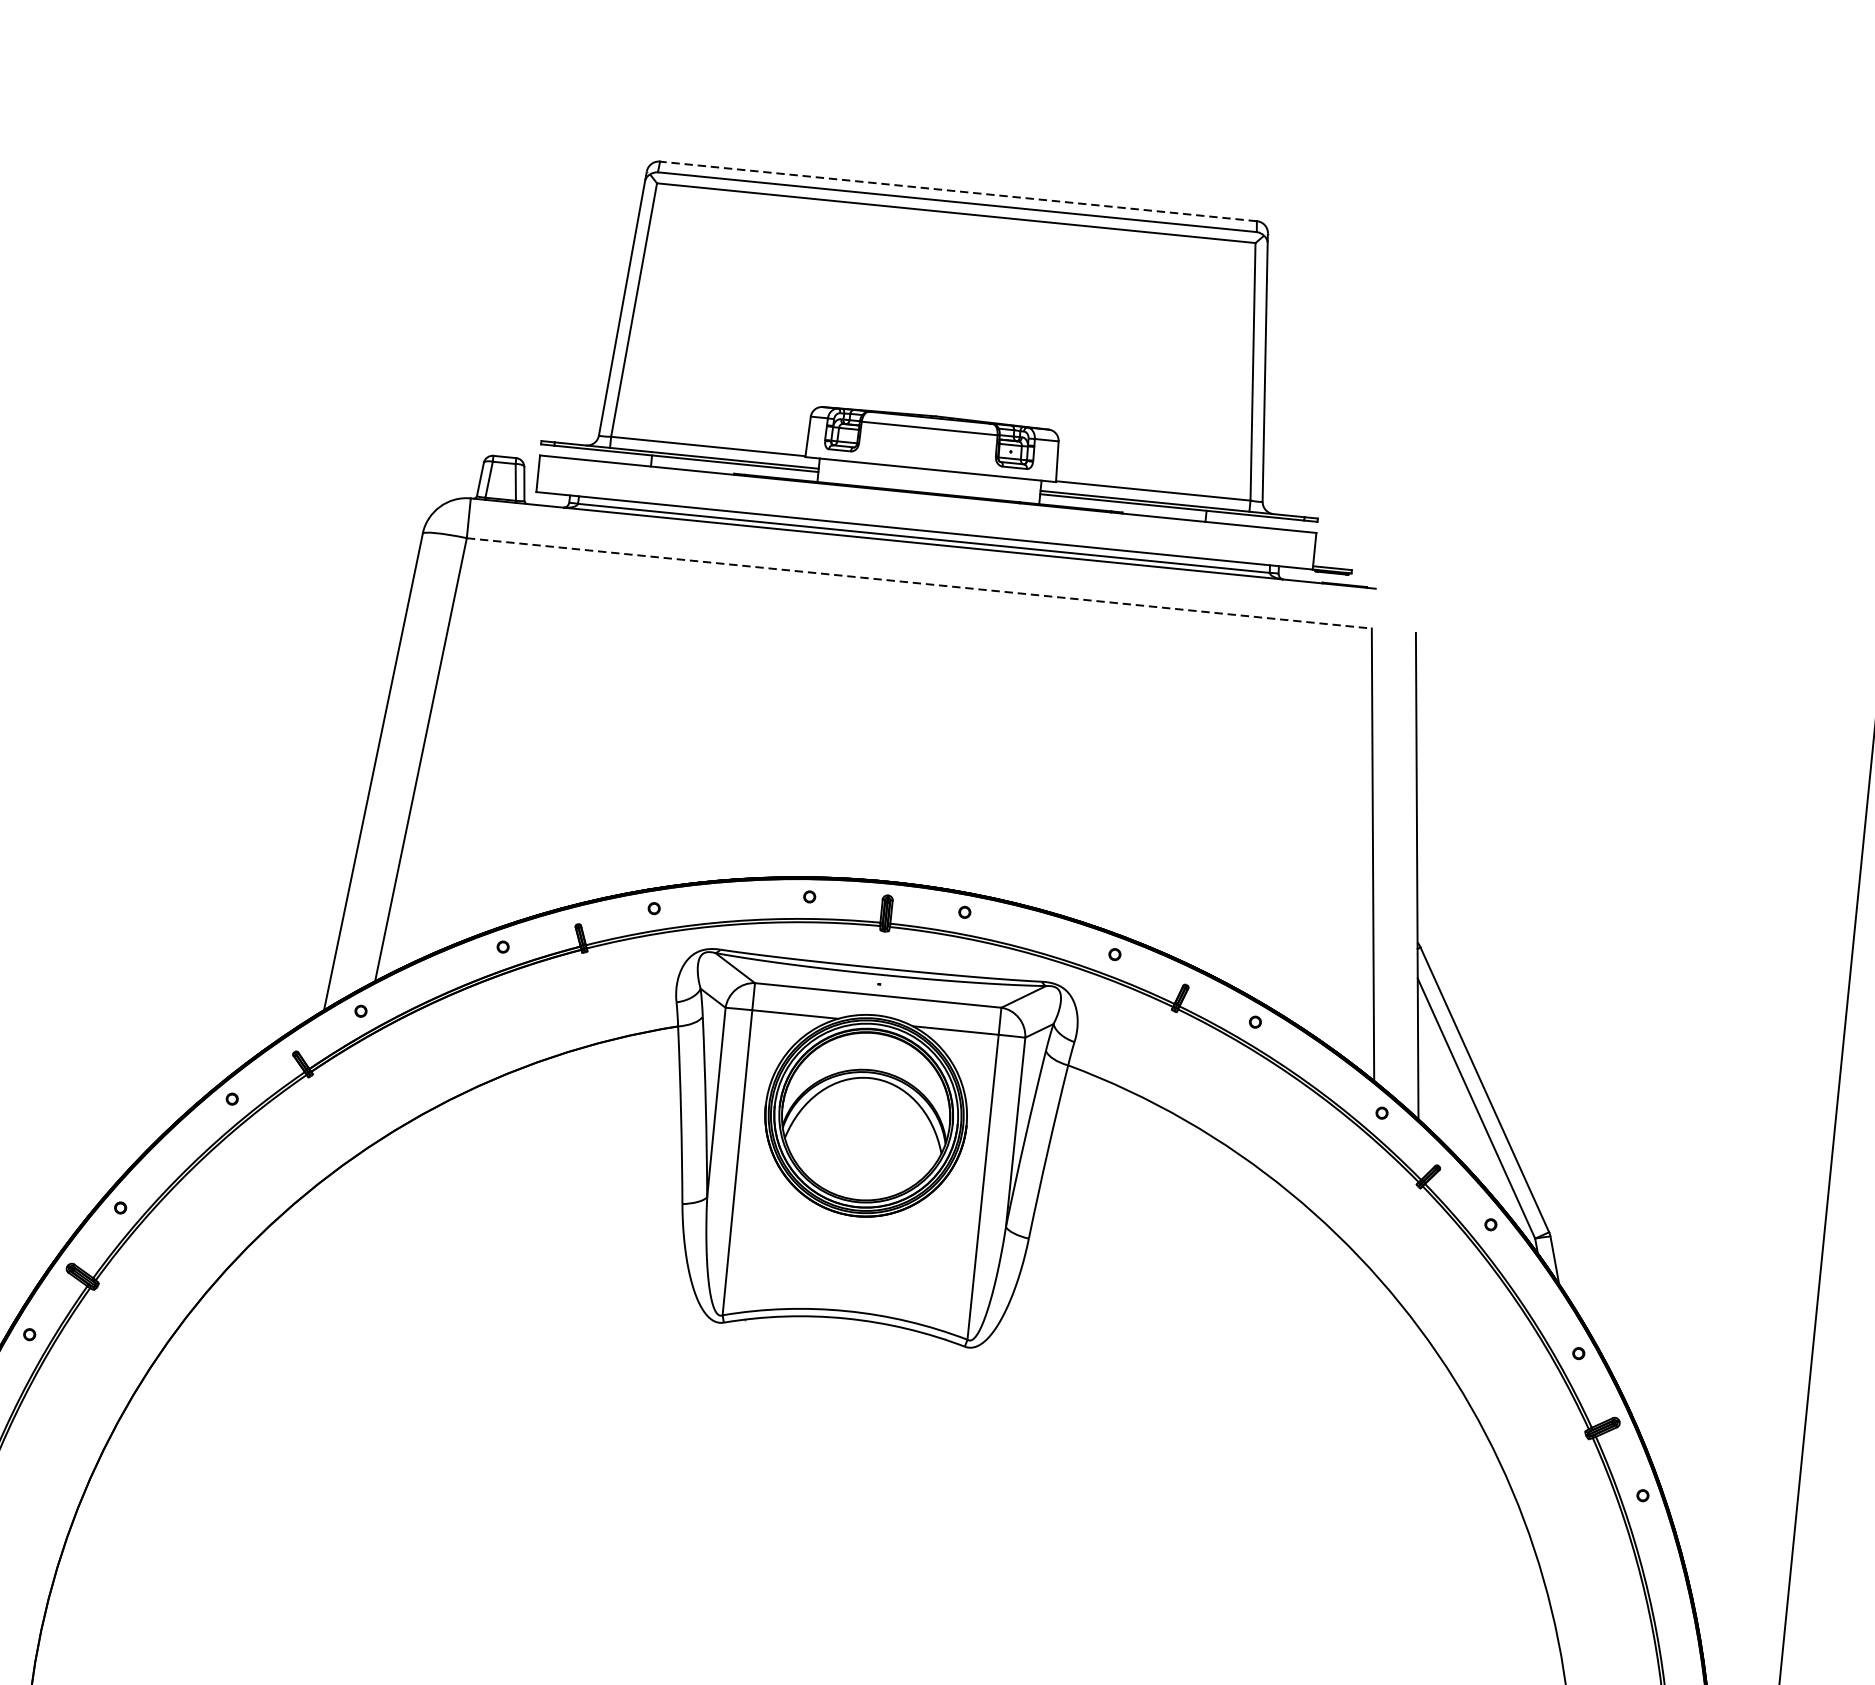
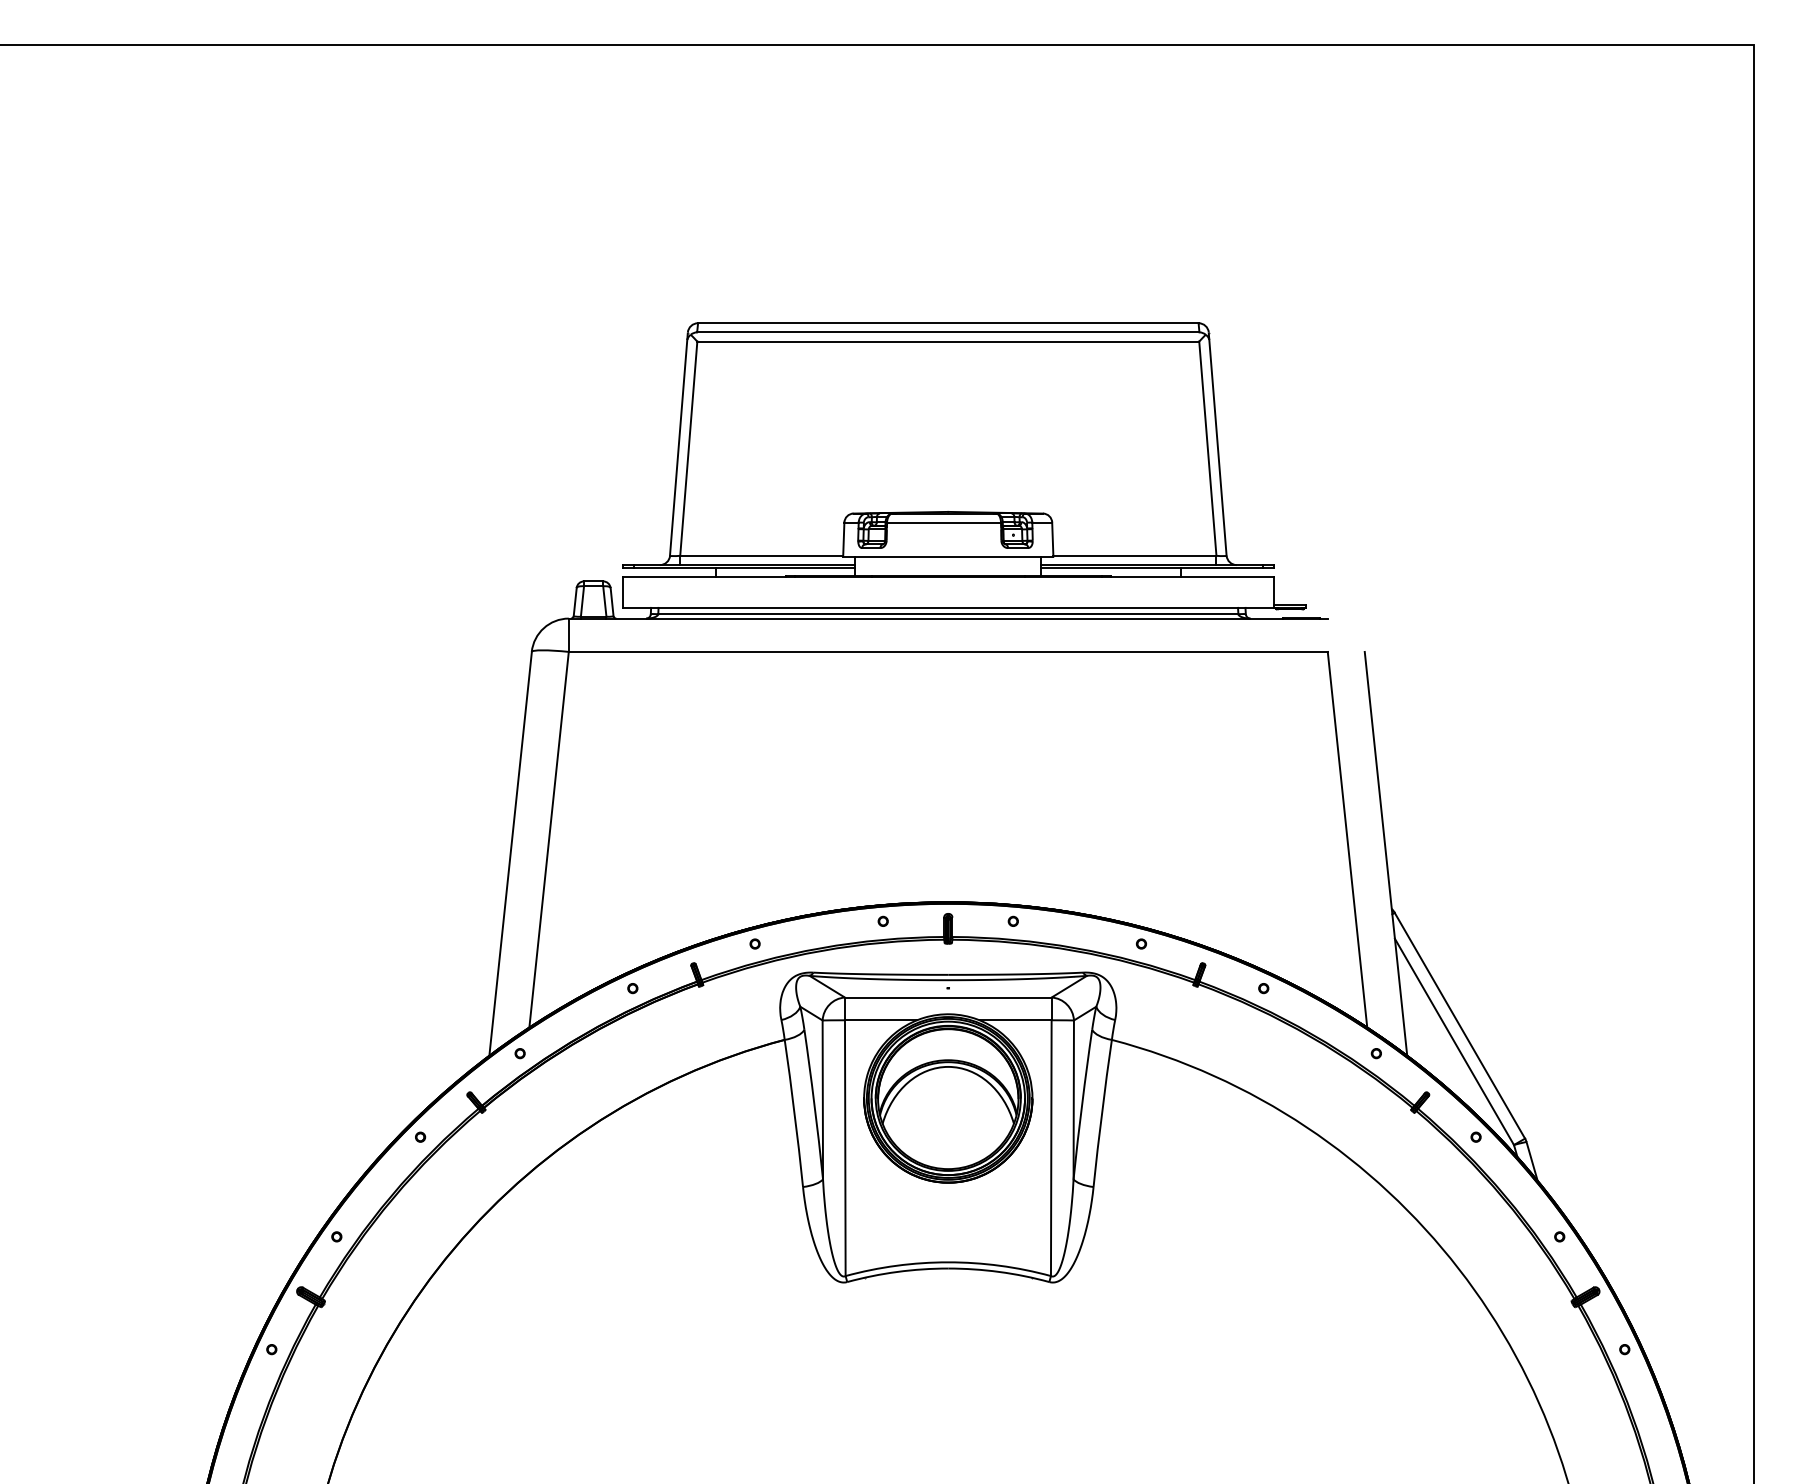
line: (957, 191) -> (947, 323), dashed -> solid
line: (919, 584) -> (948, 652), dashed -> solid

